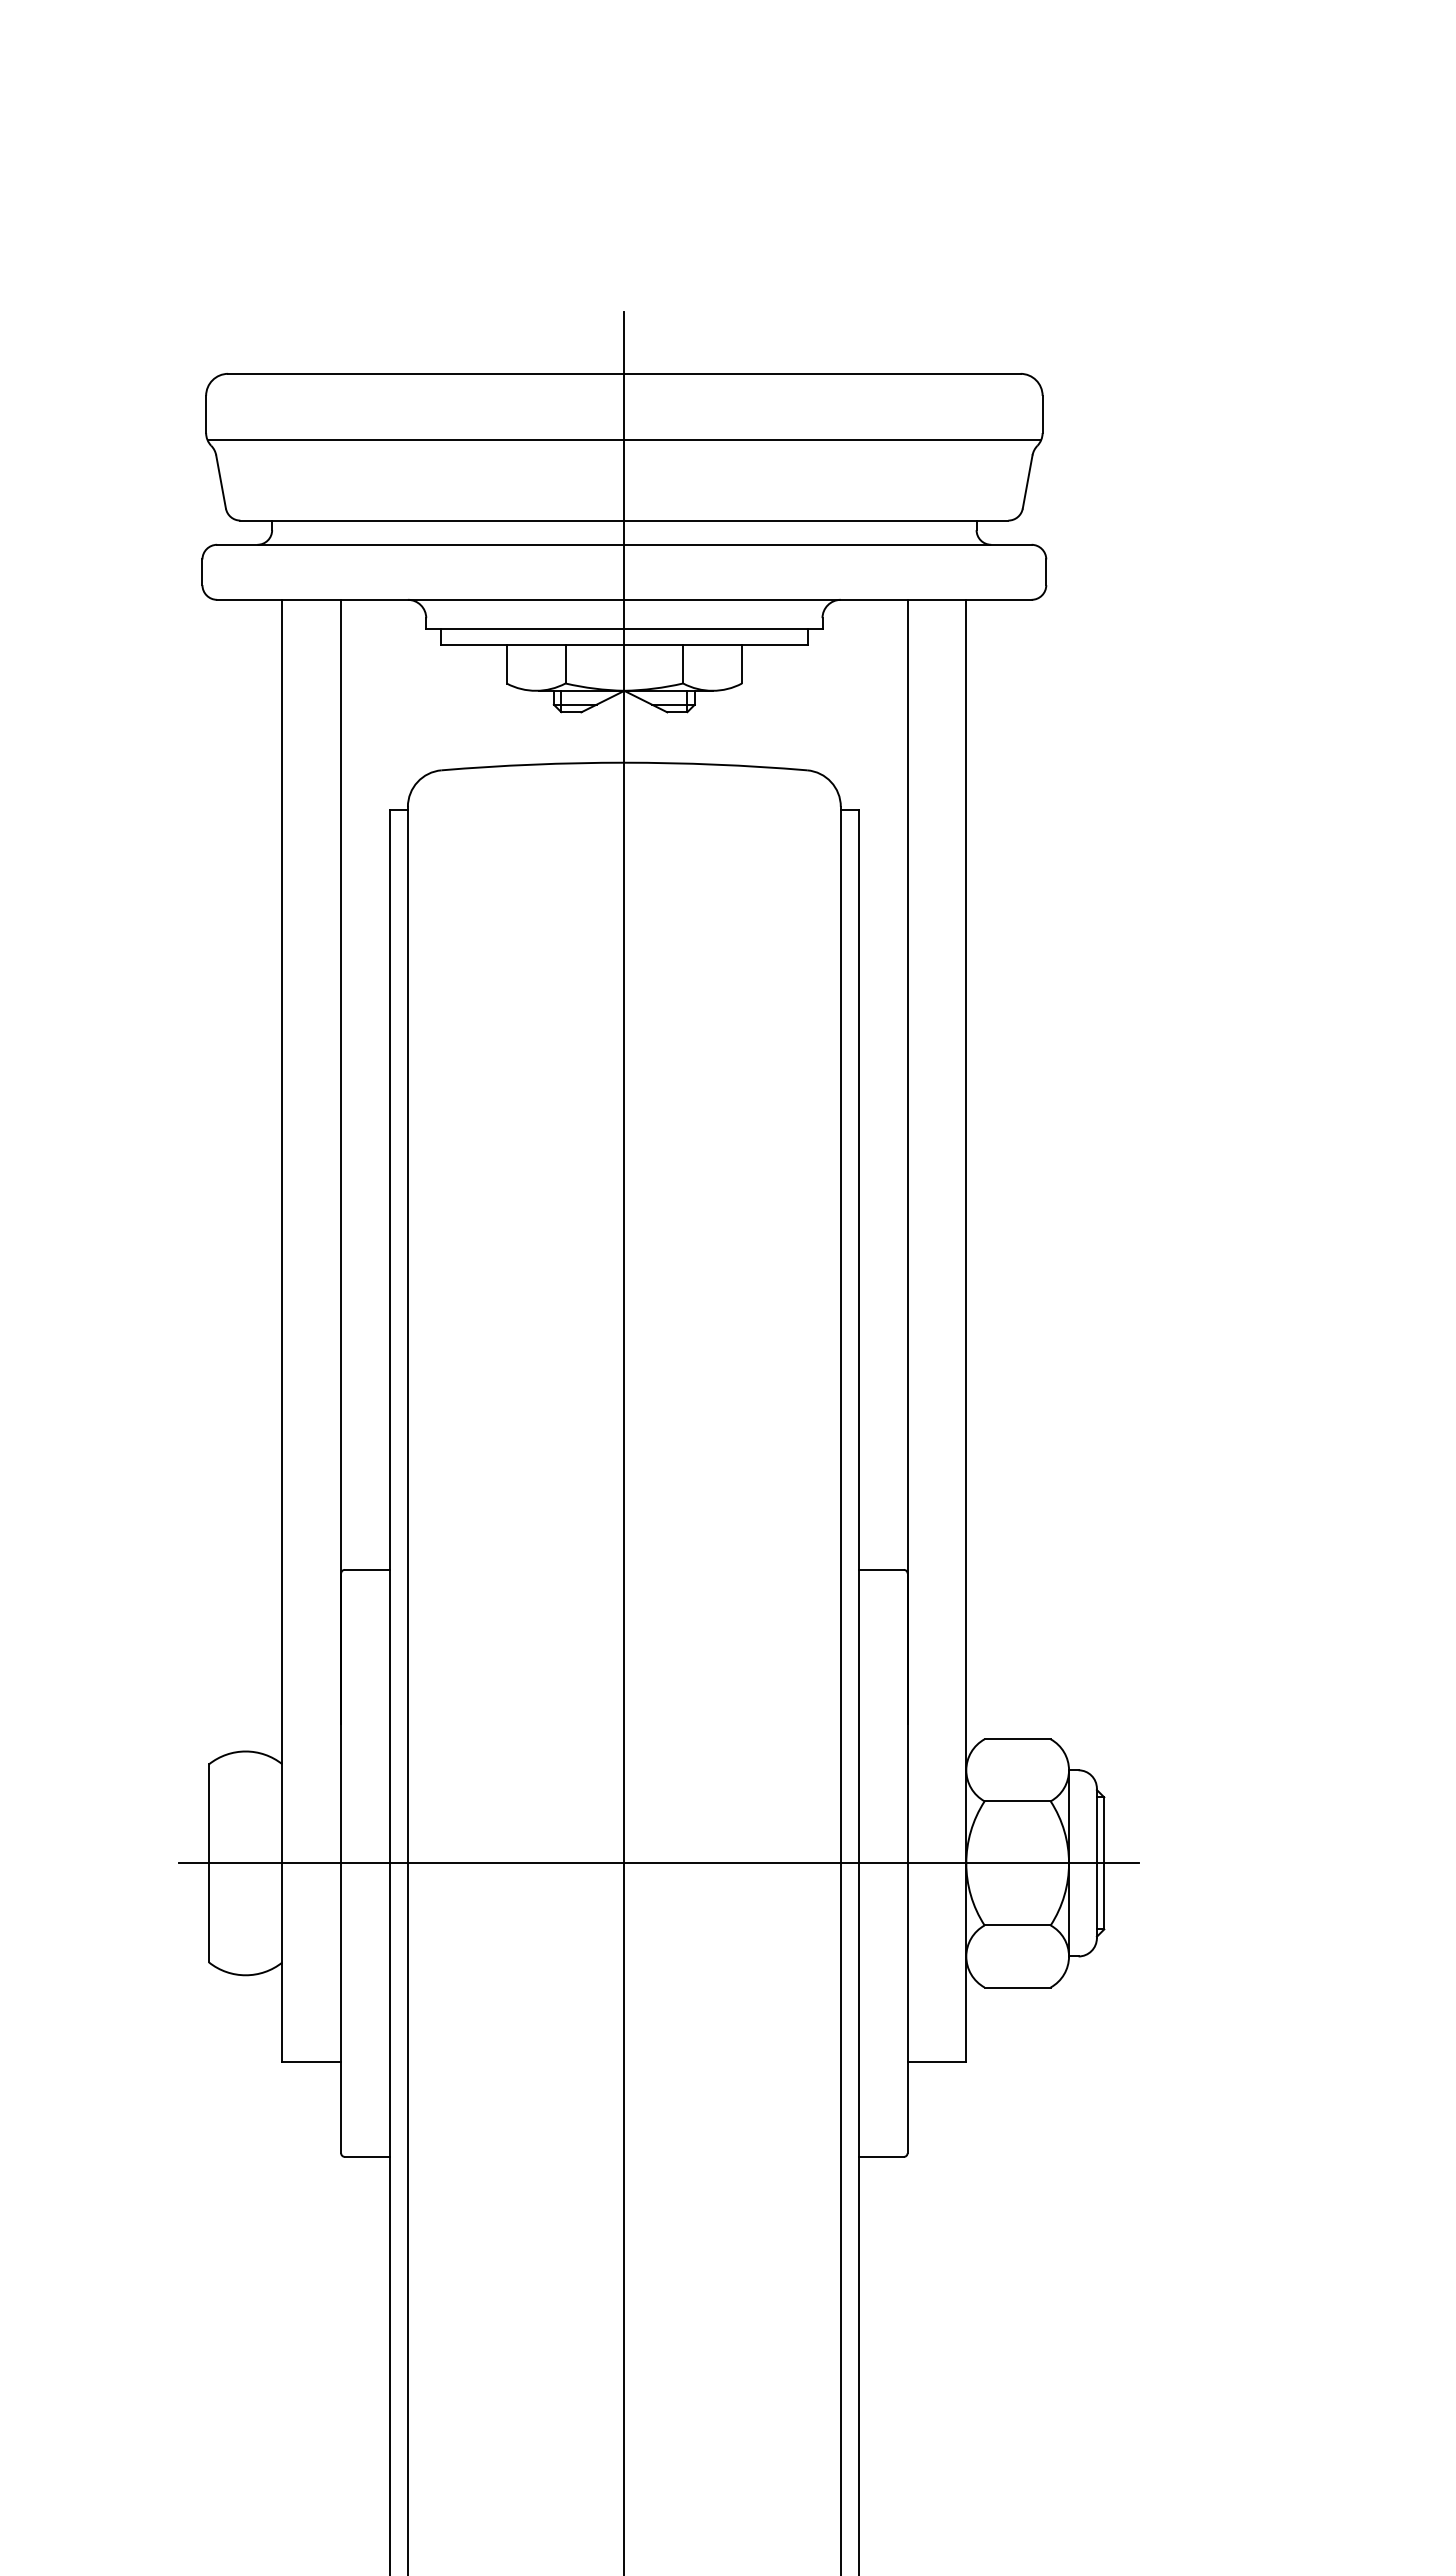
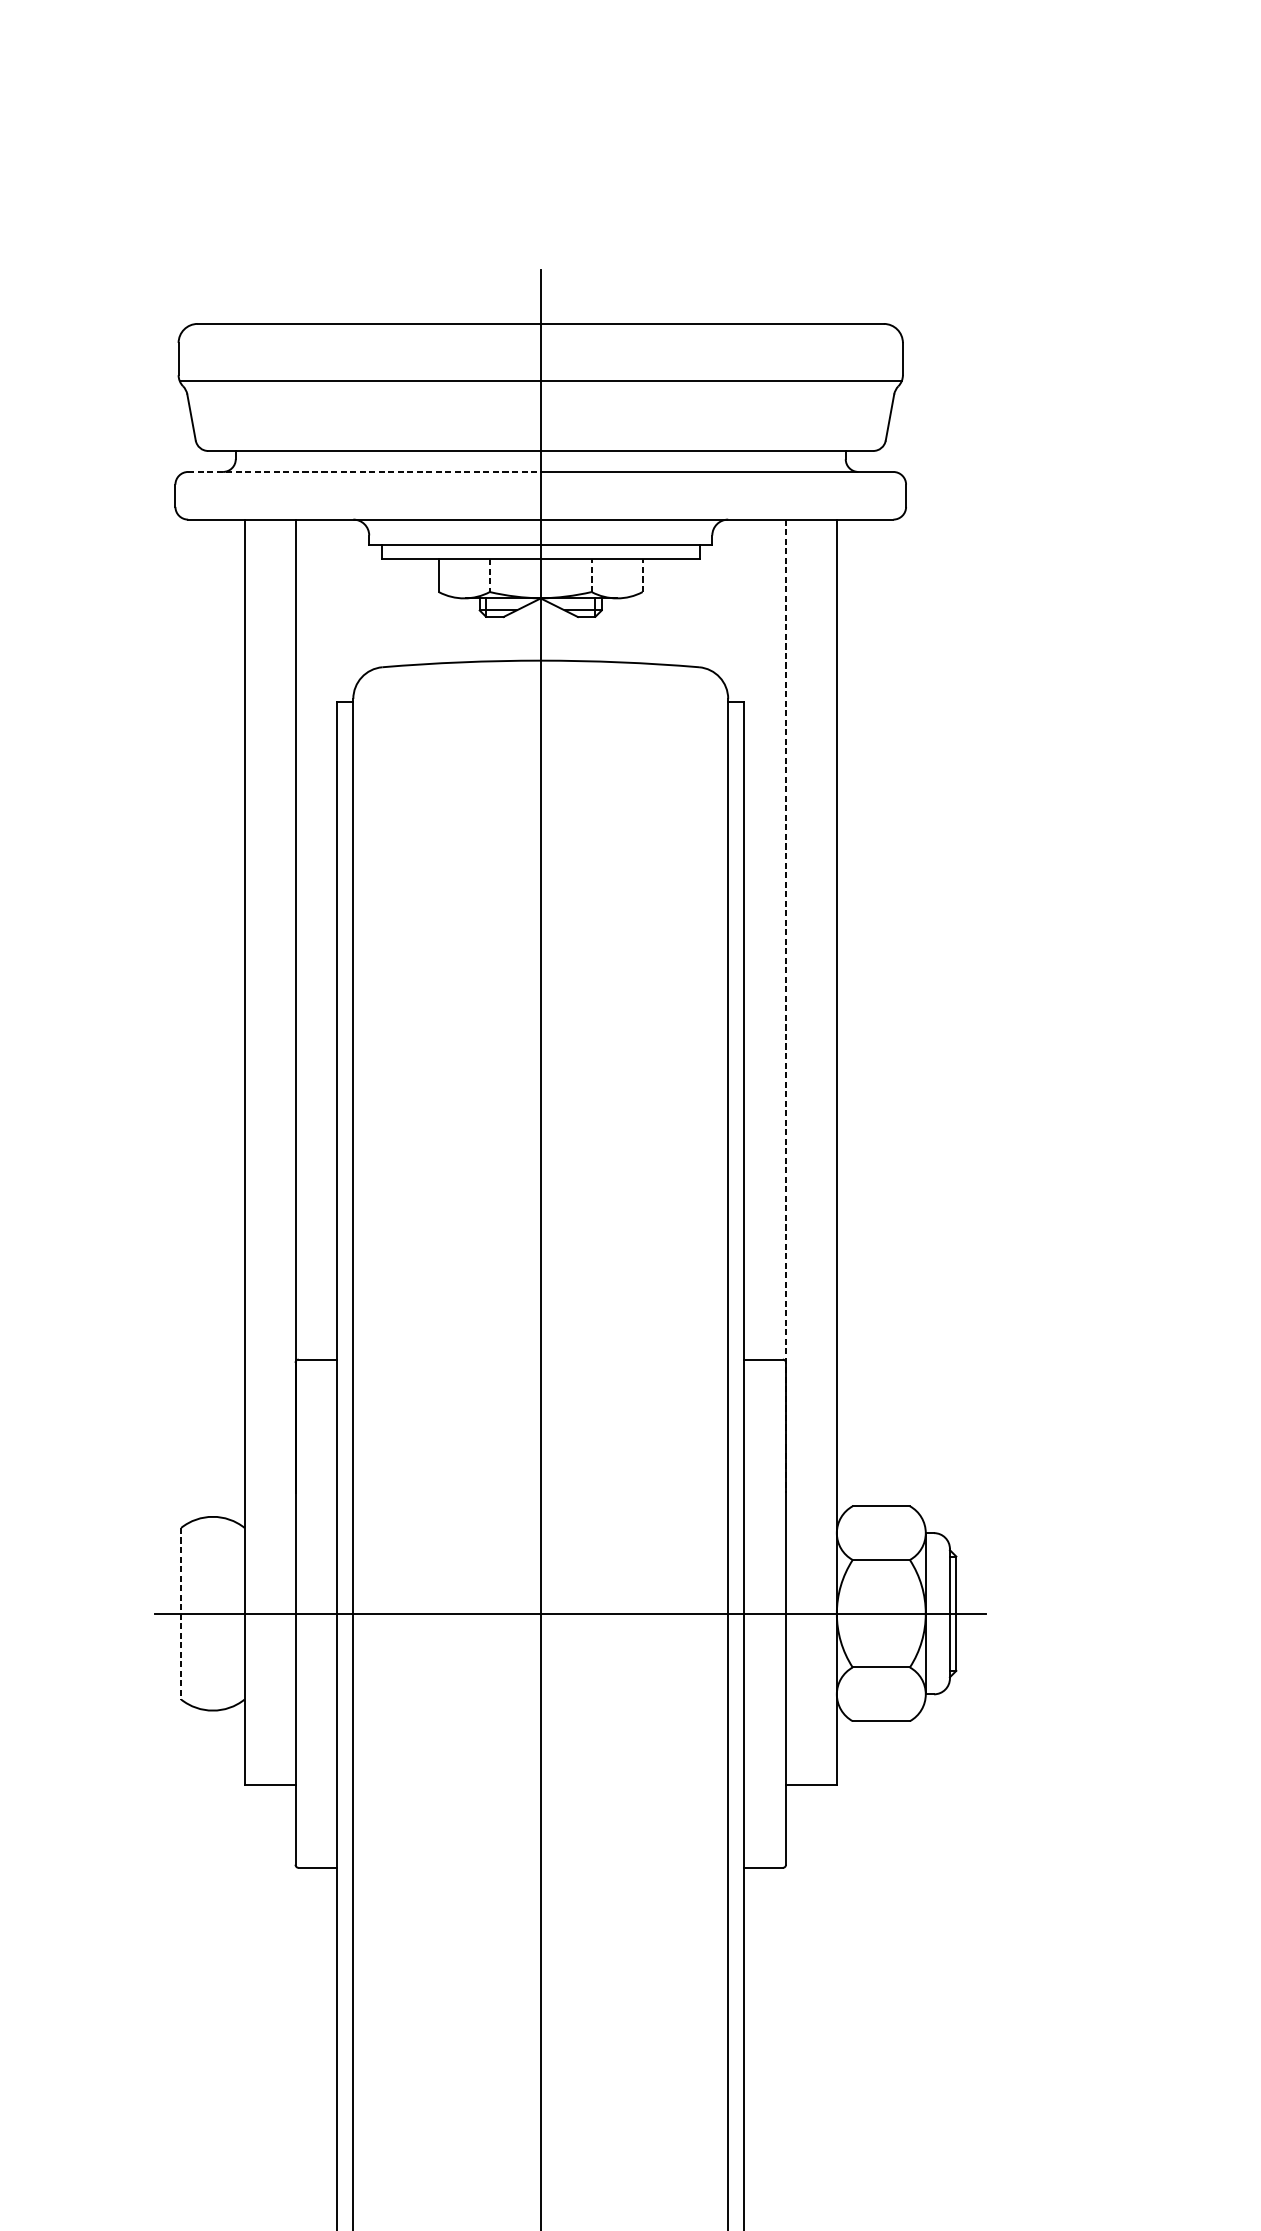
line: (420, 544) -> (364, 471), solid -> dashed
line: (683, 663) -> (591, 574), solid -> dashed
line: (742, 663) -> (643, 574), solid -> dashed
line: (565, 664) -> (489, 575), solid -> dashed
line: (907, 1162) -> (785, 1006), solid -> dashed
line: (209, 1863) -> (181, 1613), solid -> dashed

